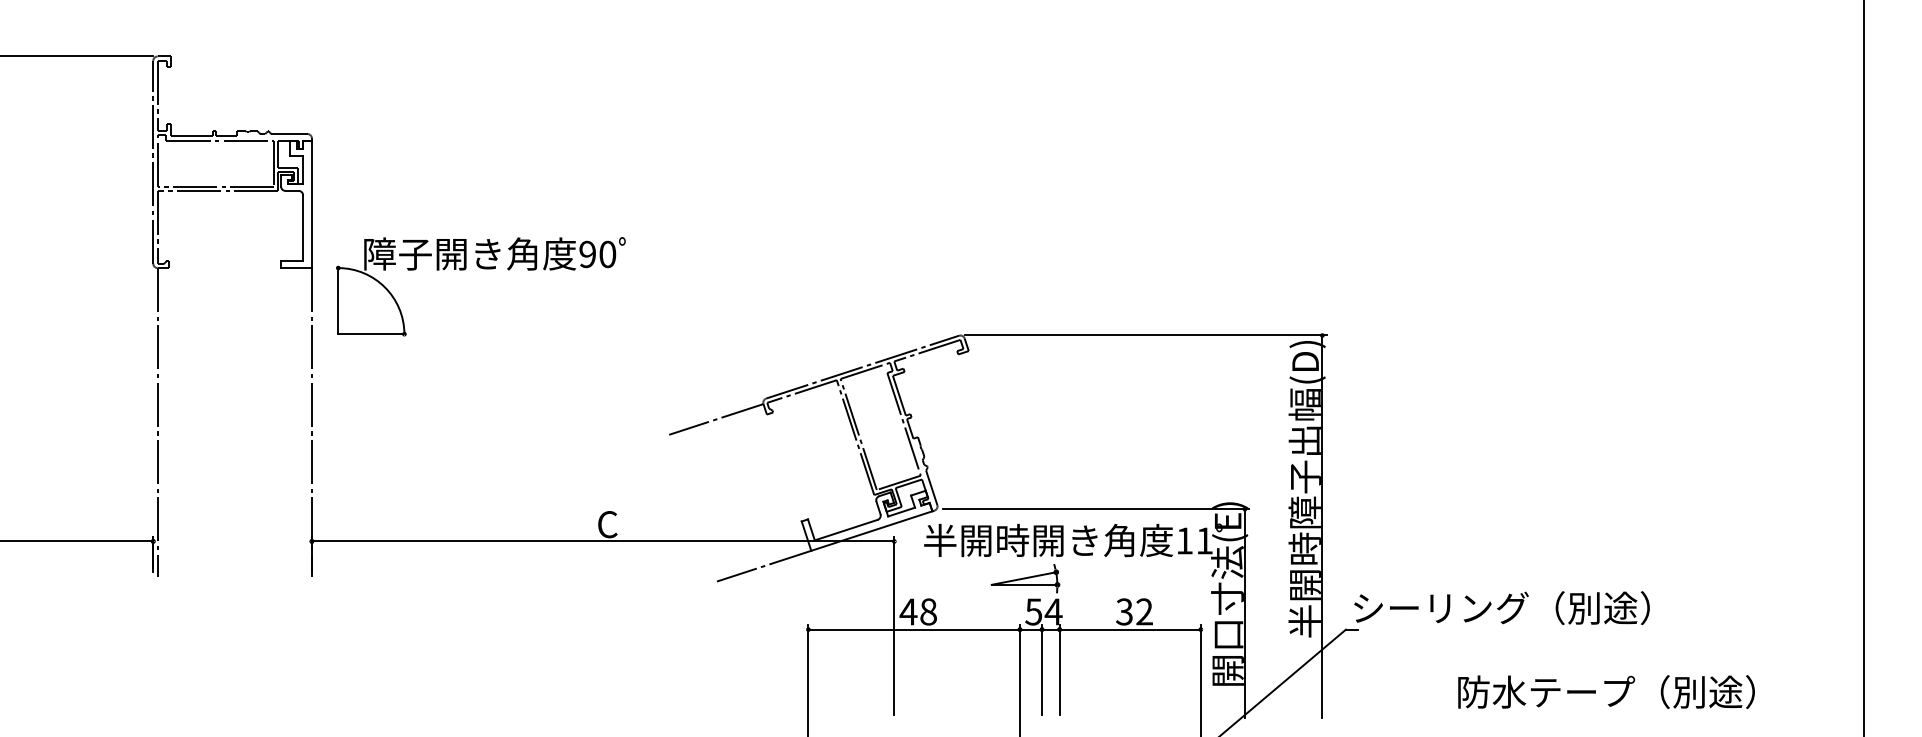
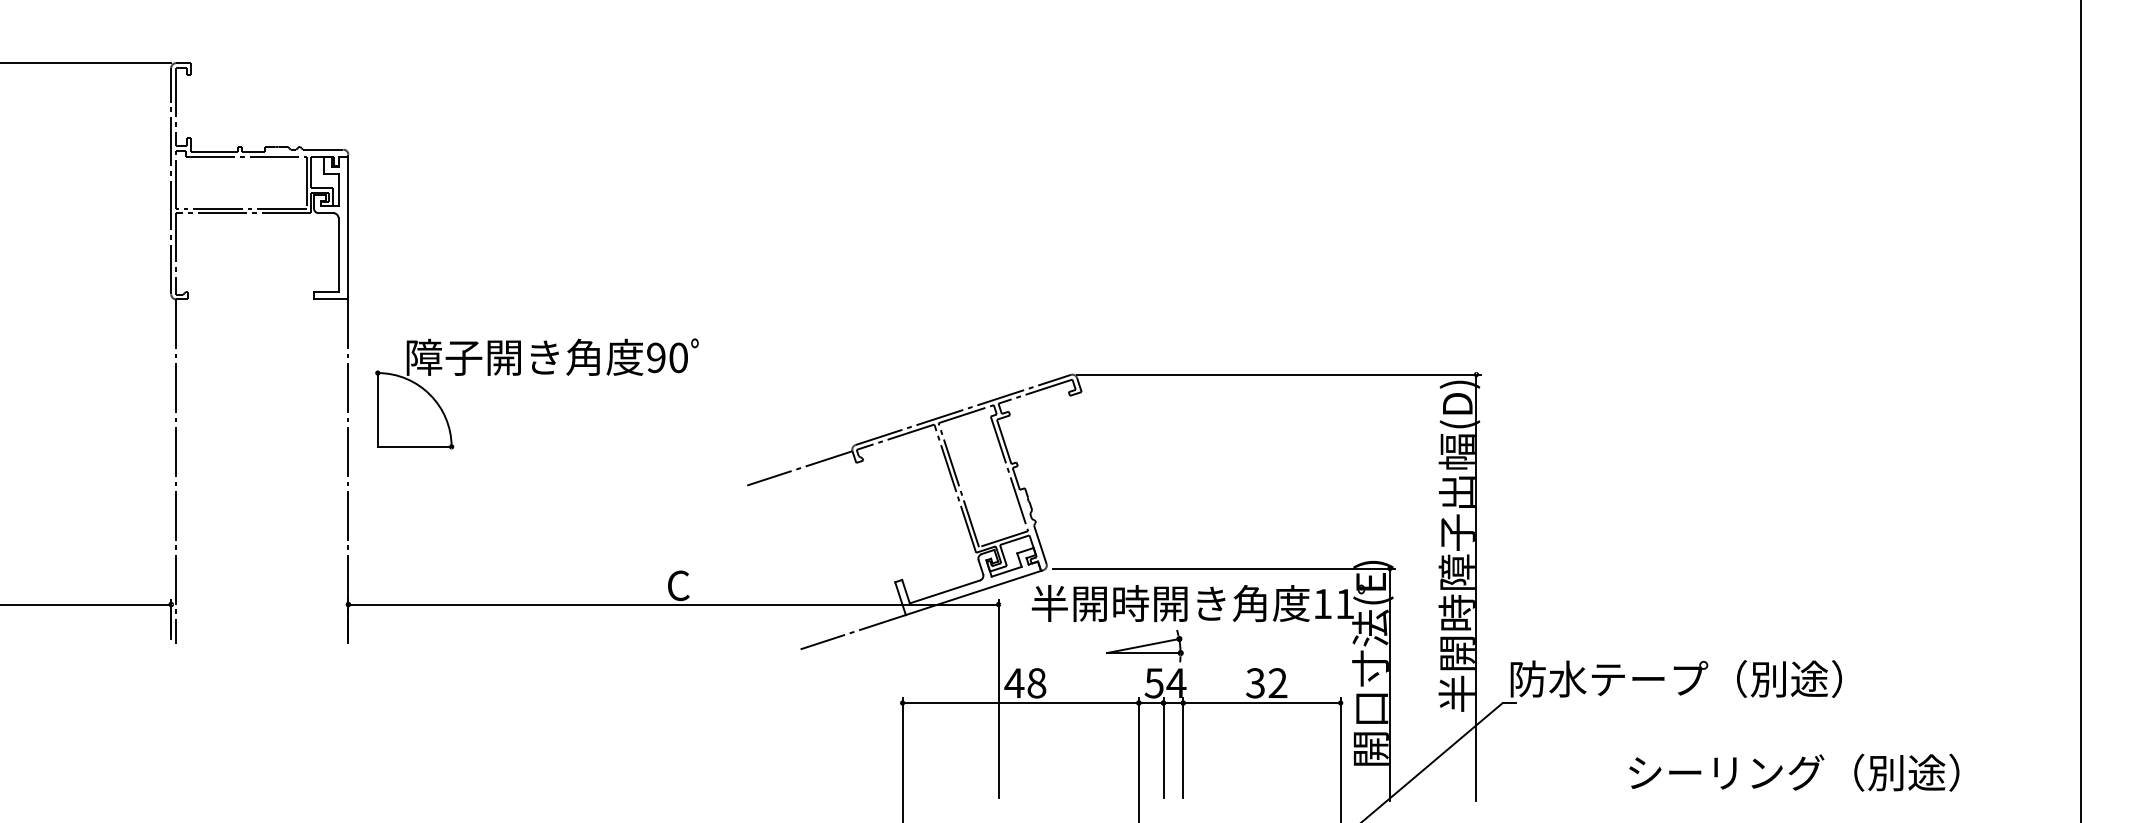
part: (484, 269) -> (541, 374), moved
text: (1441, 607) -> (1609, 678), シーリング（別途） -> 防水テープ（別途）
text: (1546, 691) -> (1726, 772), 防水テープ（別途） -> シーリング（別途）

